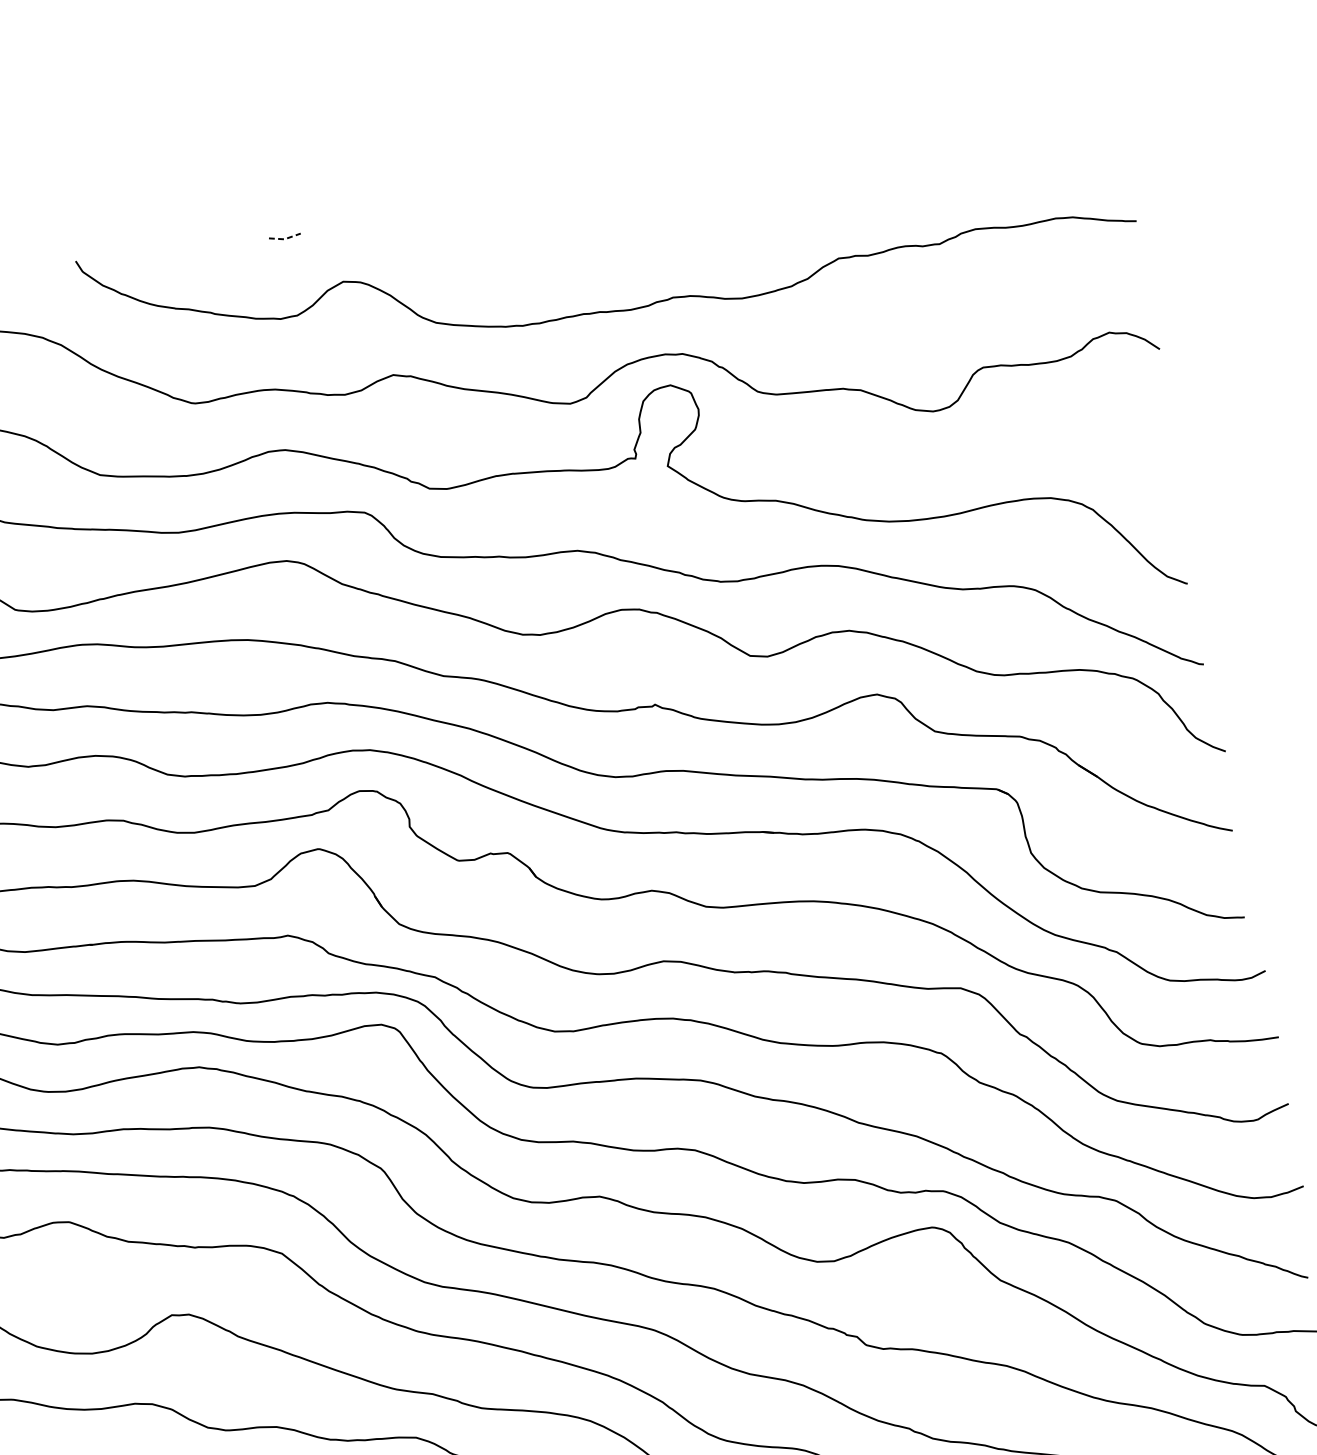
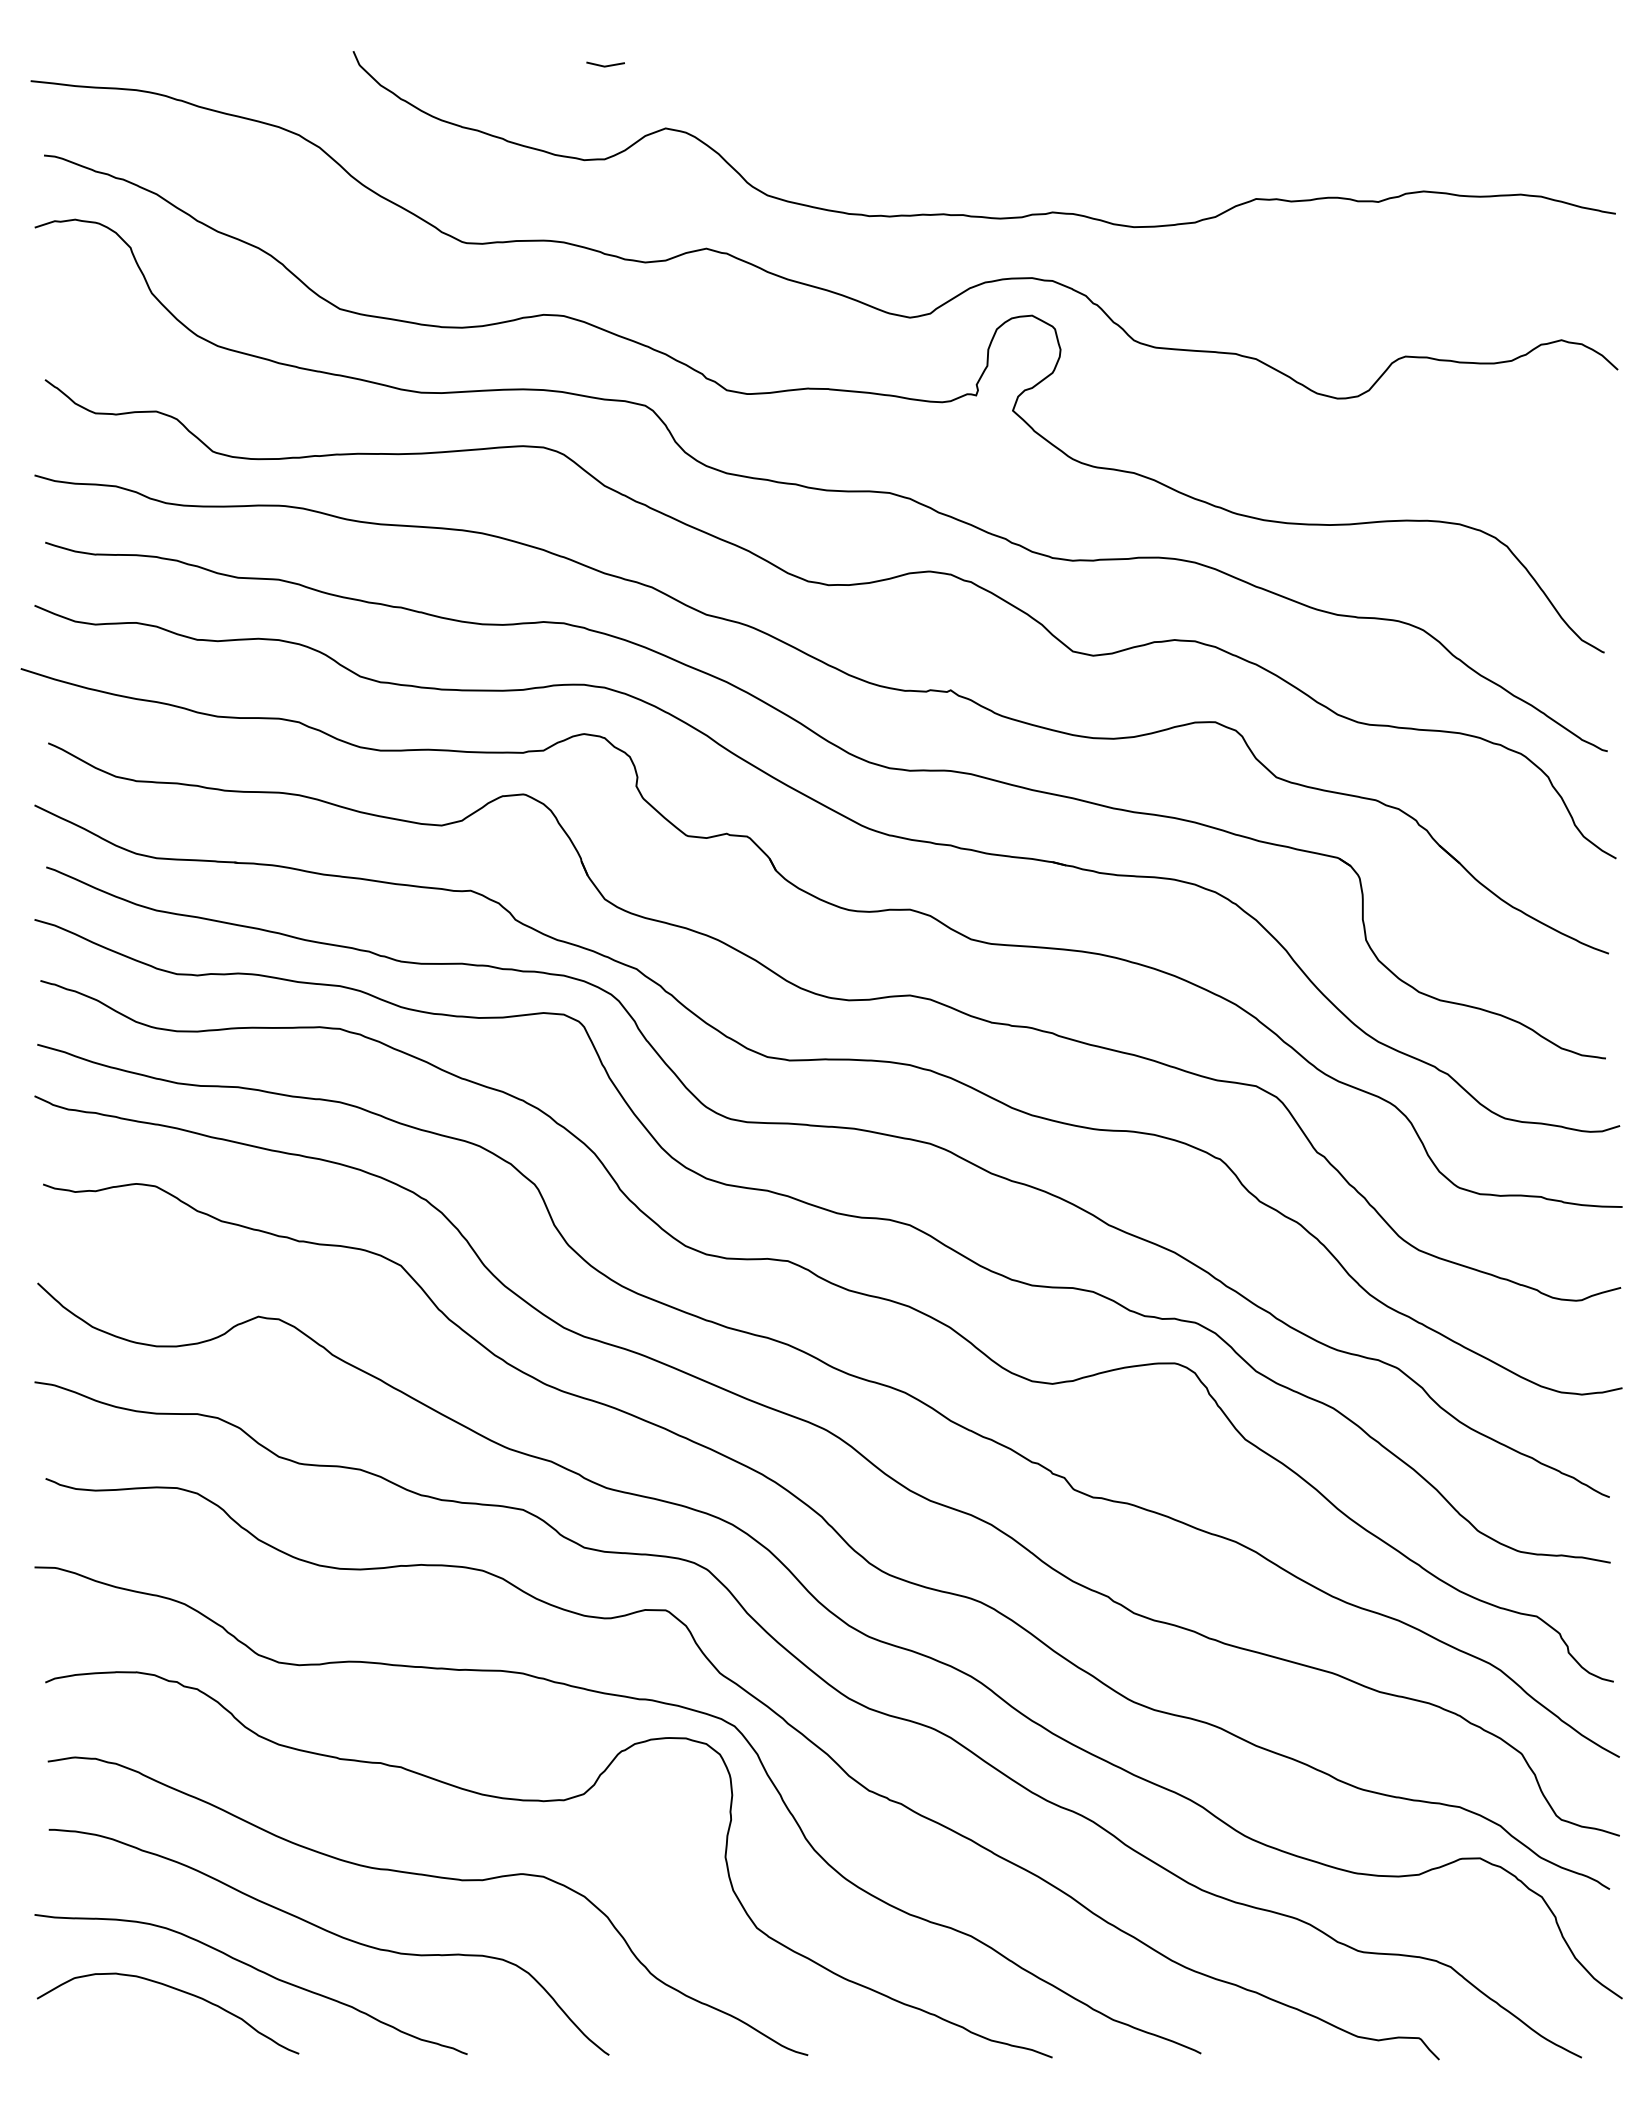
line: (285, 239) -> (605, 66), dashed -> solid

